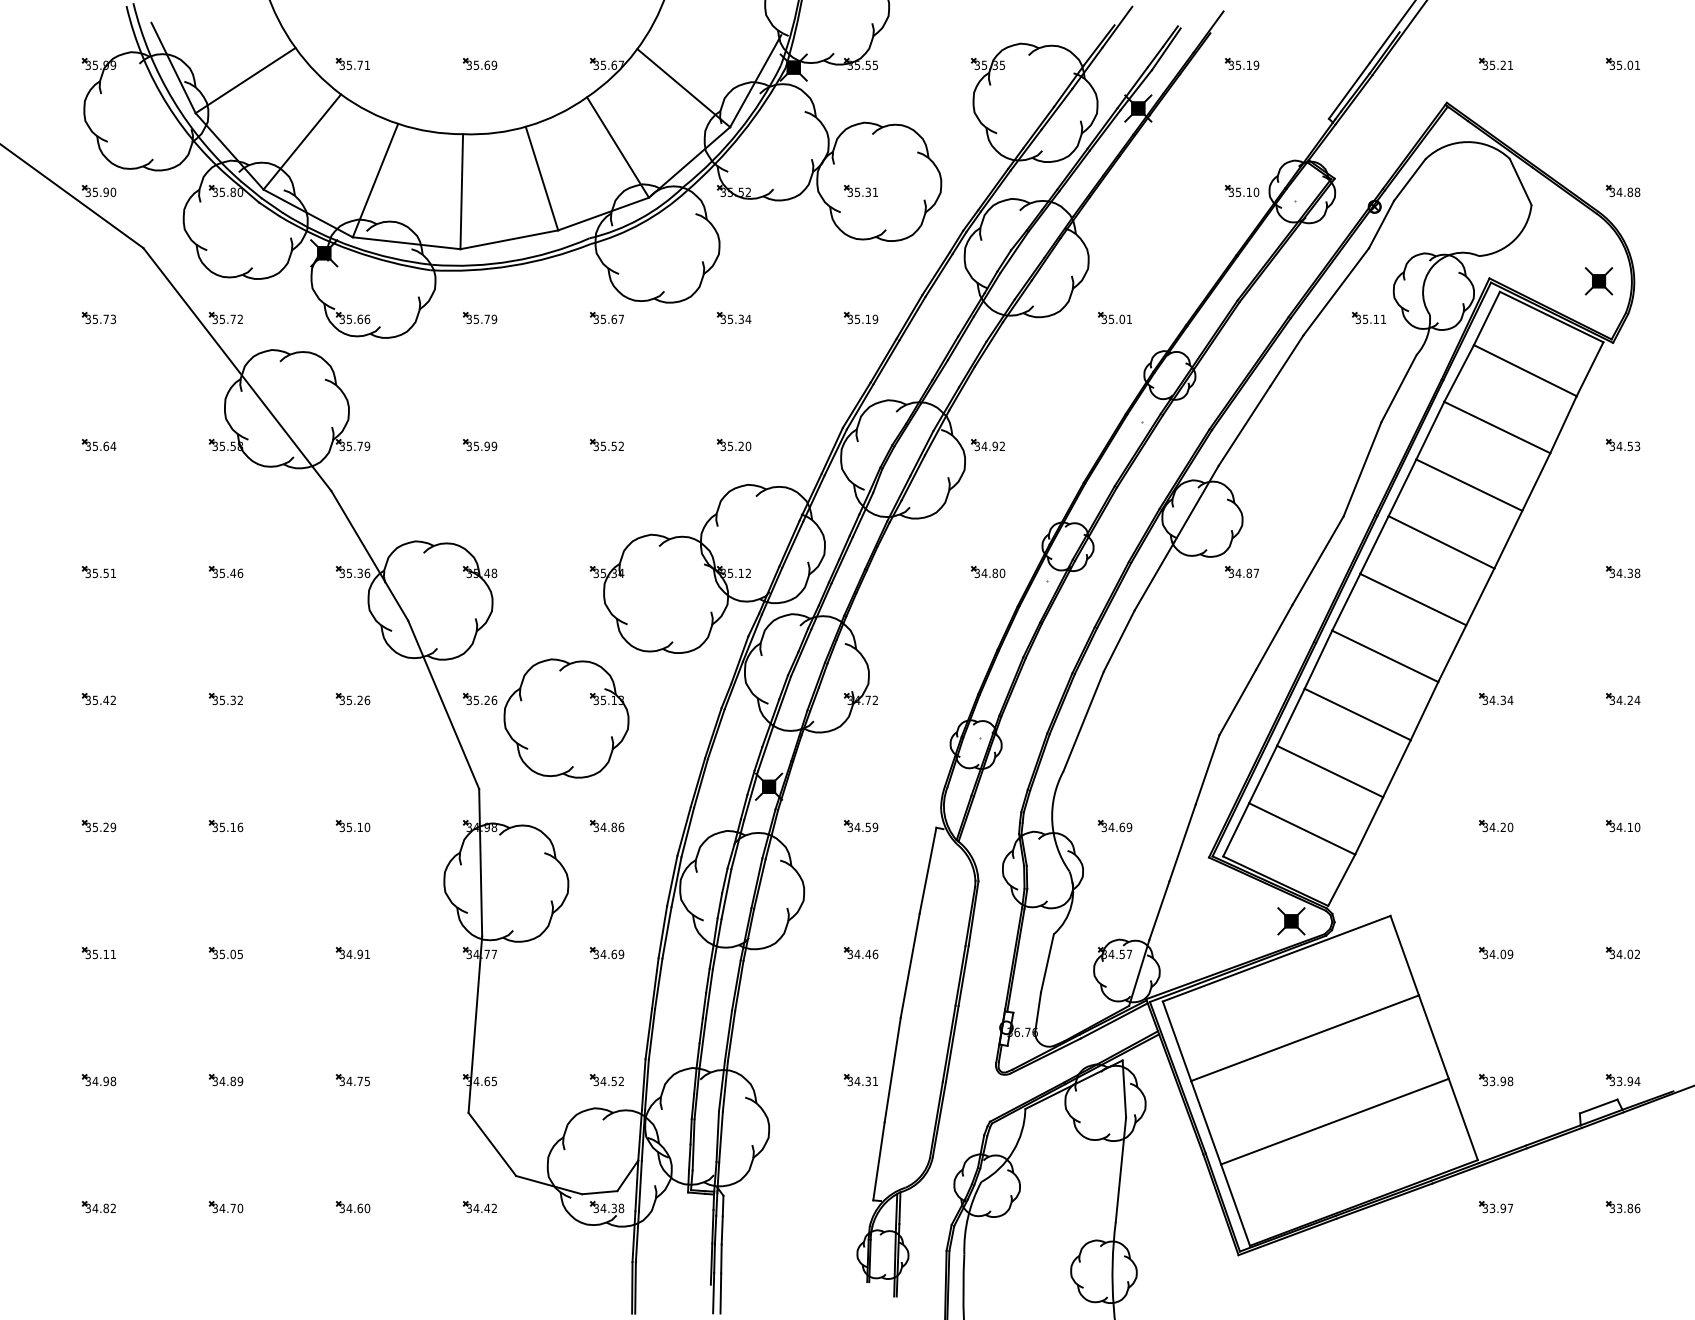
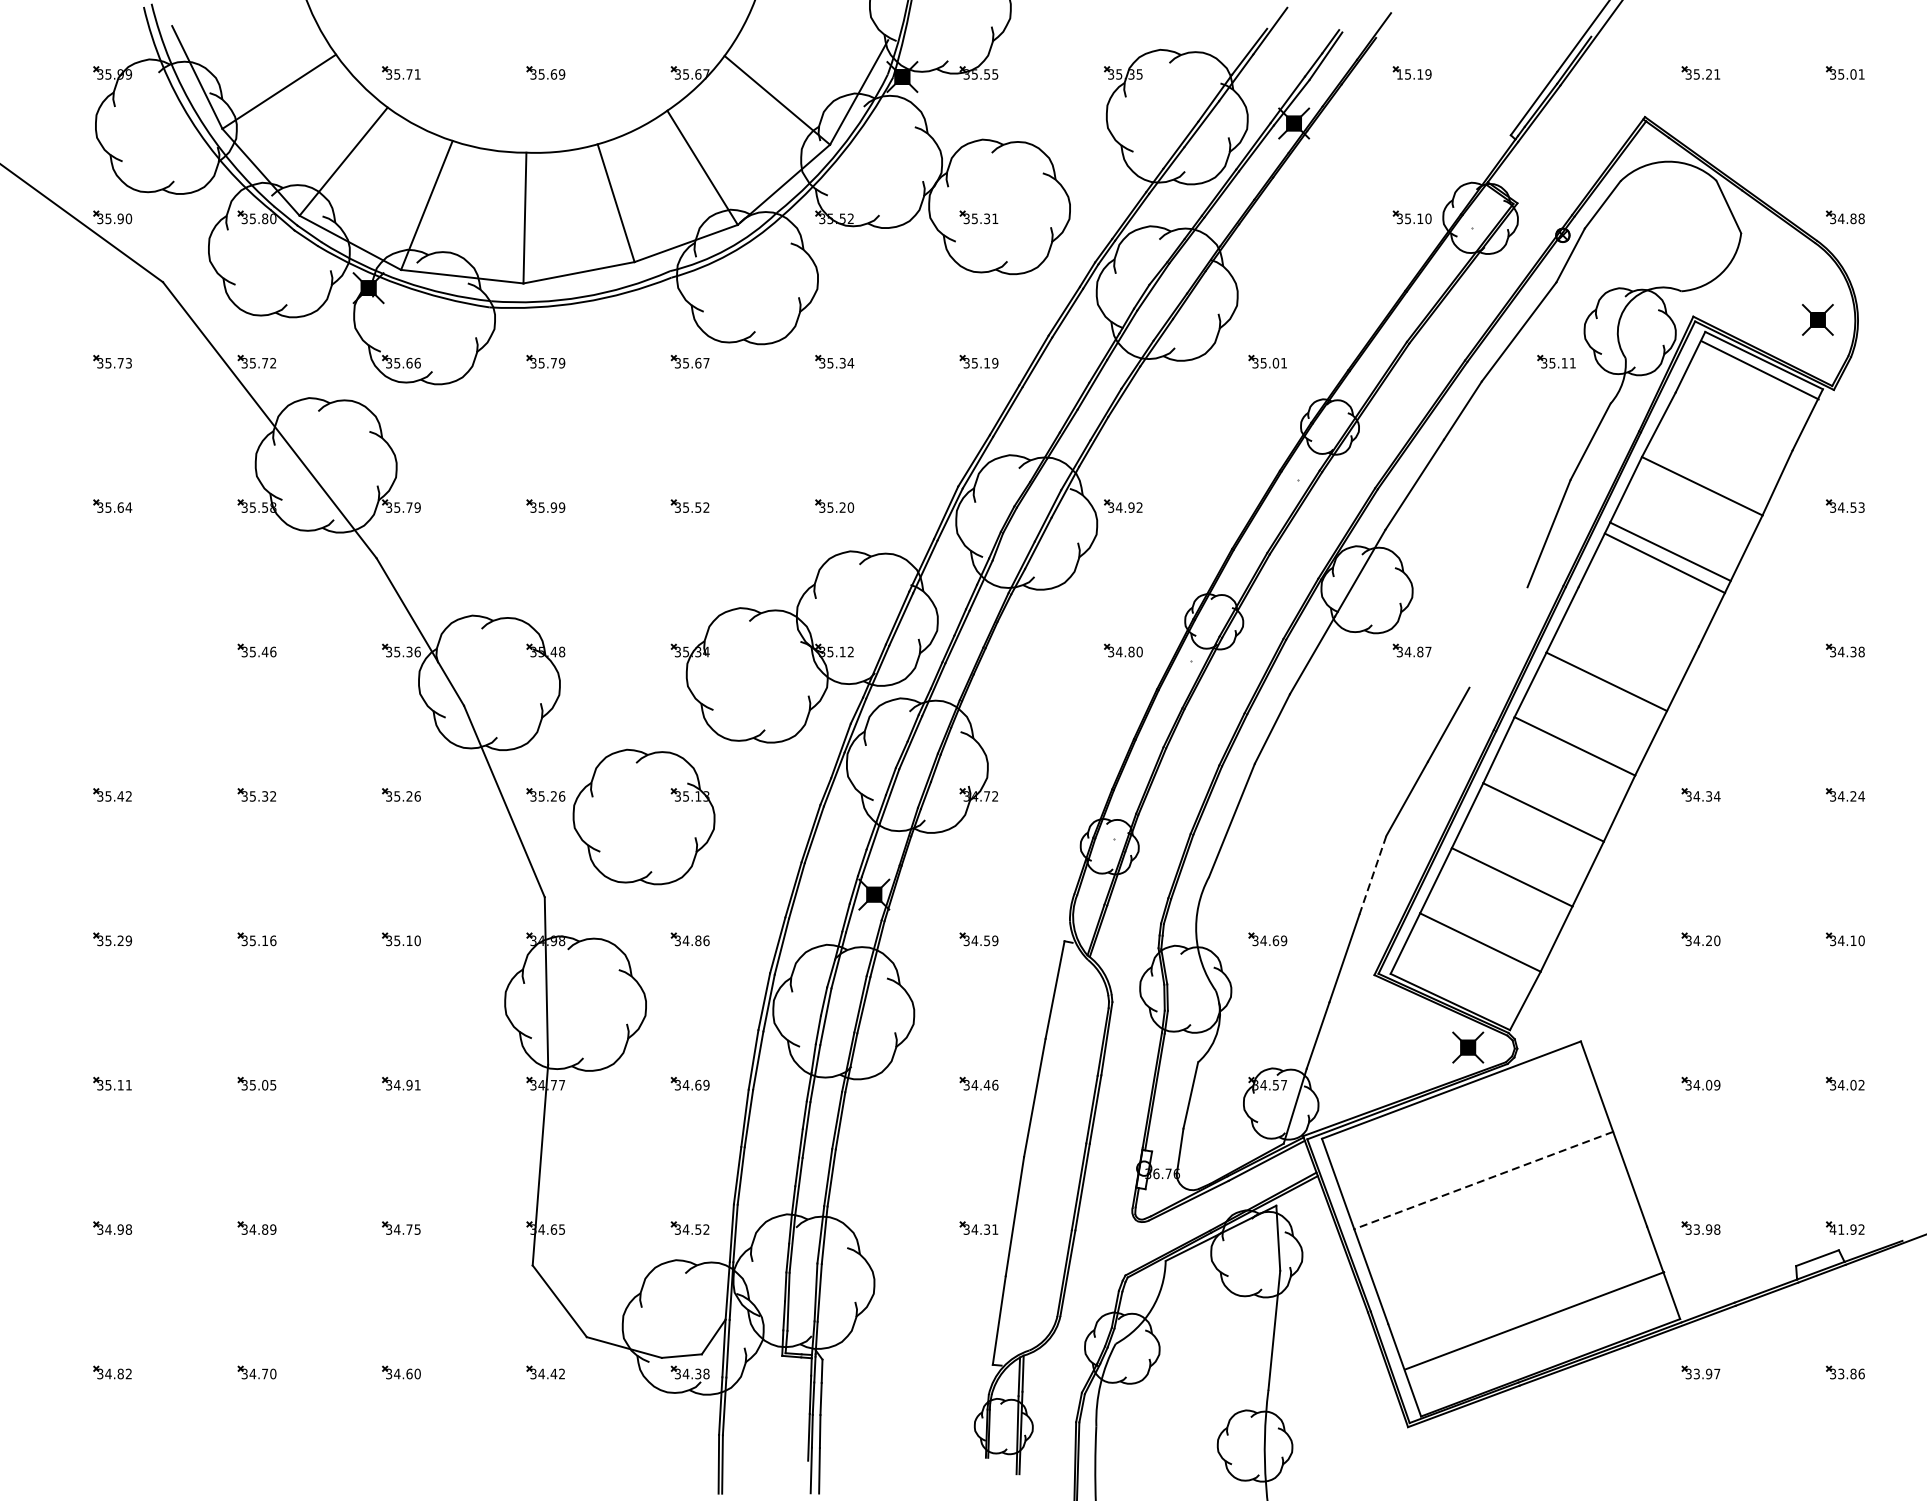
text: (1230, 64) -> (1398, 73), 35.19 -> 15.19
line: (1524, 370) -> (1759, 370), moved
line: (1441, 542) -> (1664, 563), moved
line: (1317, 560) -> (1497, 637), removed
part: (98, 572) -> (111, 651), removed
line: (1207, 769) -> (1372, 874), solid -> dashed
line: (1305, 1038) -> (1484, 1180), solid -> dashed
text: (1624, 1081) -> (1846, 1229), 33.94 -> 41.92
line: (1334, 1121) -> (1534, 1320), moved

